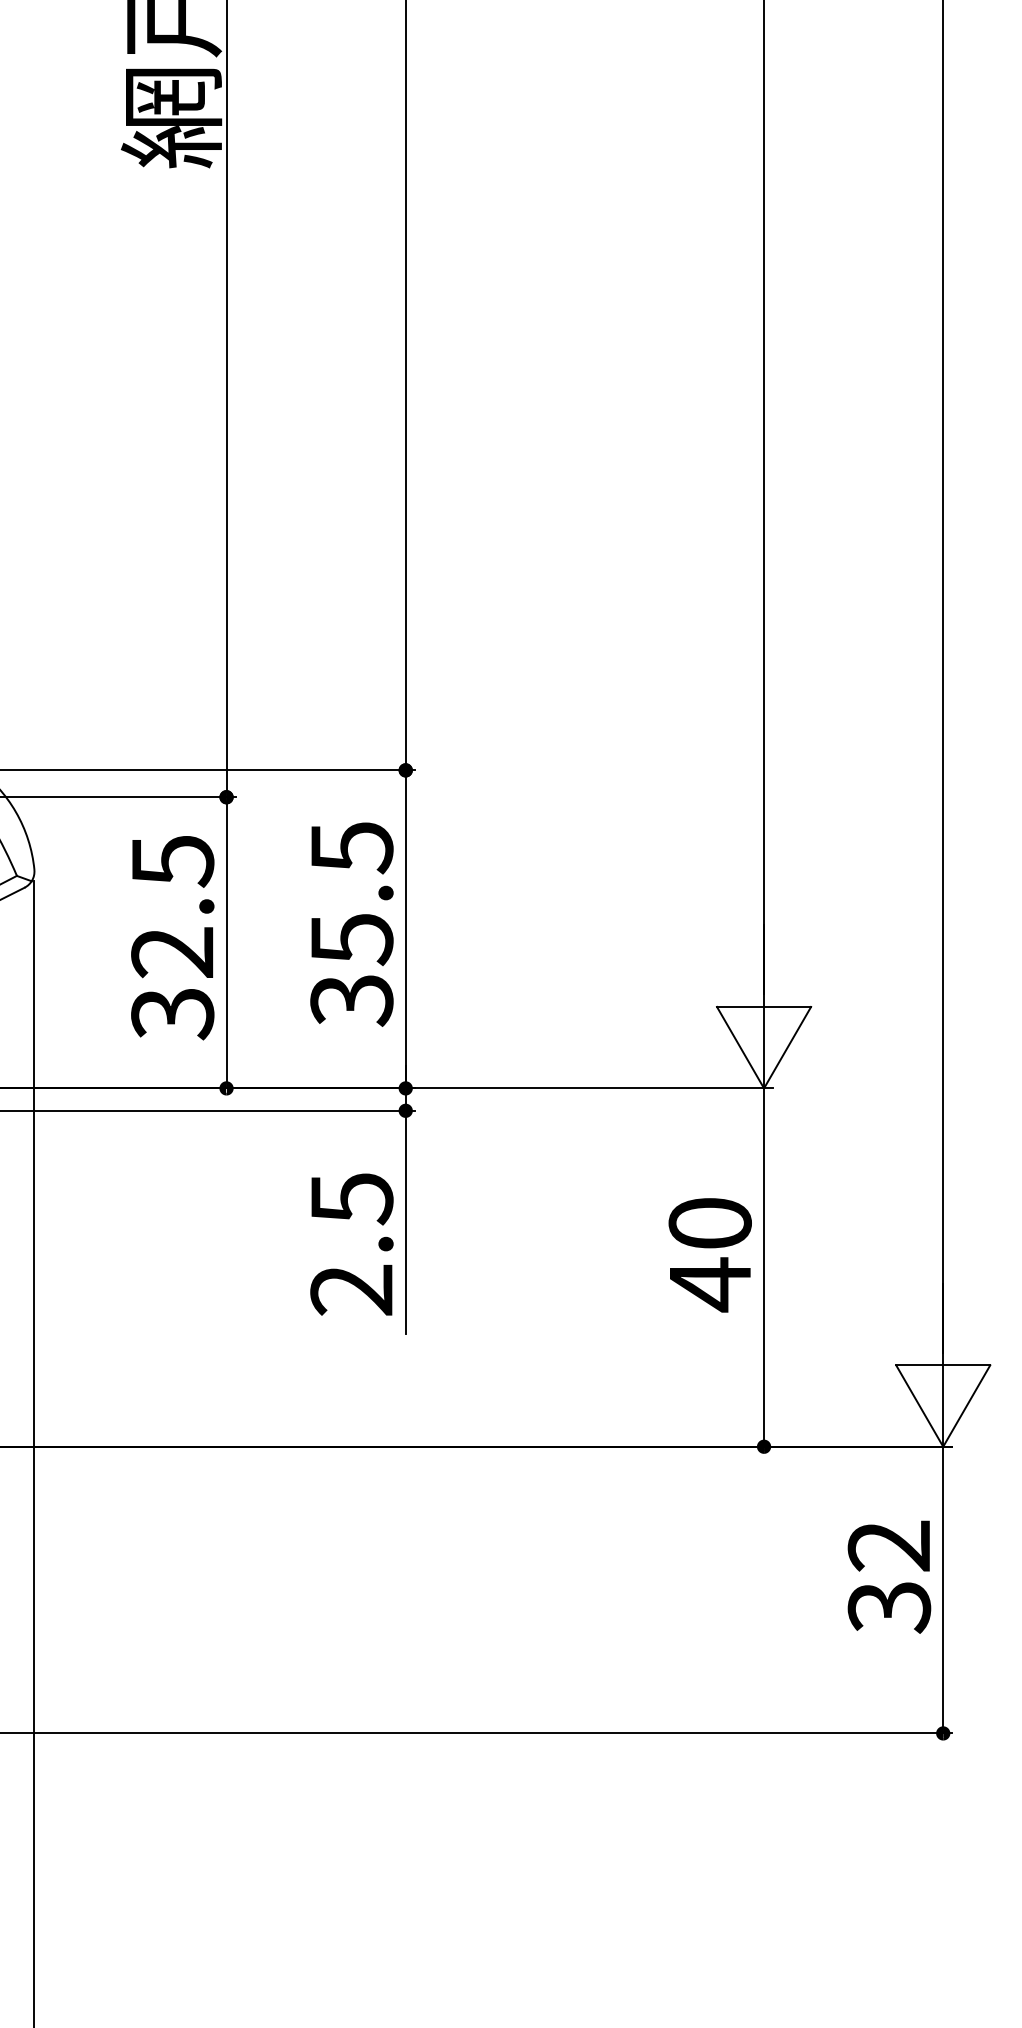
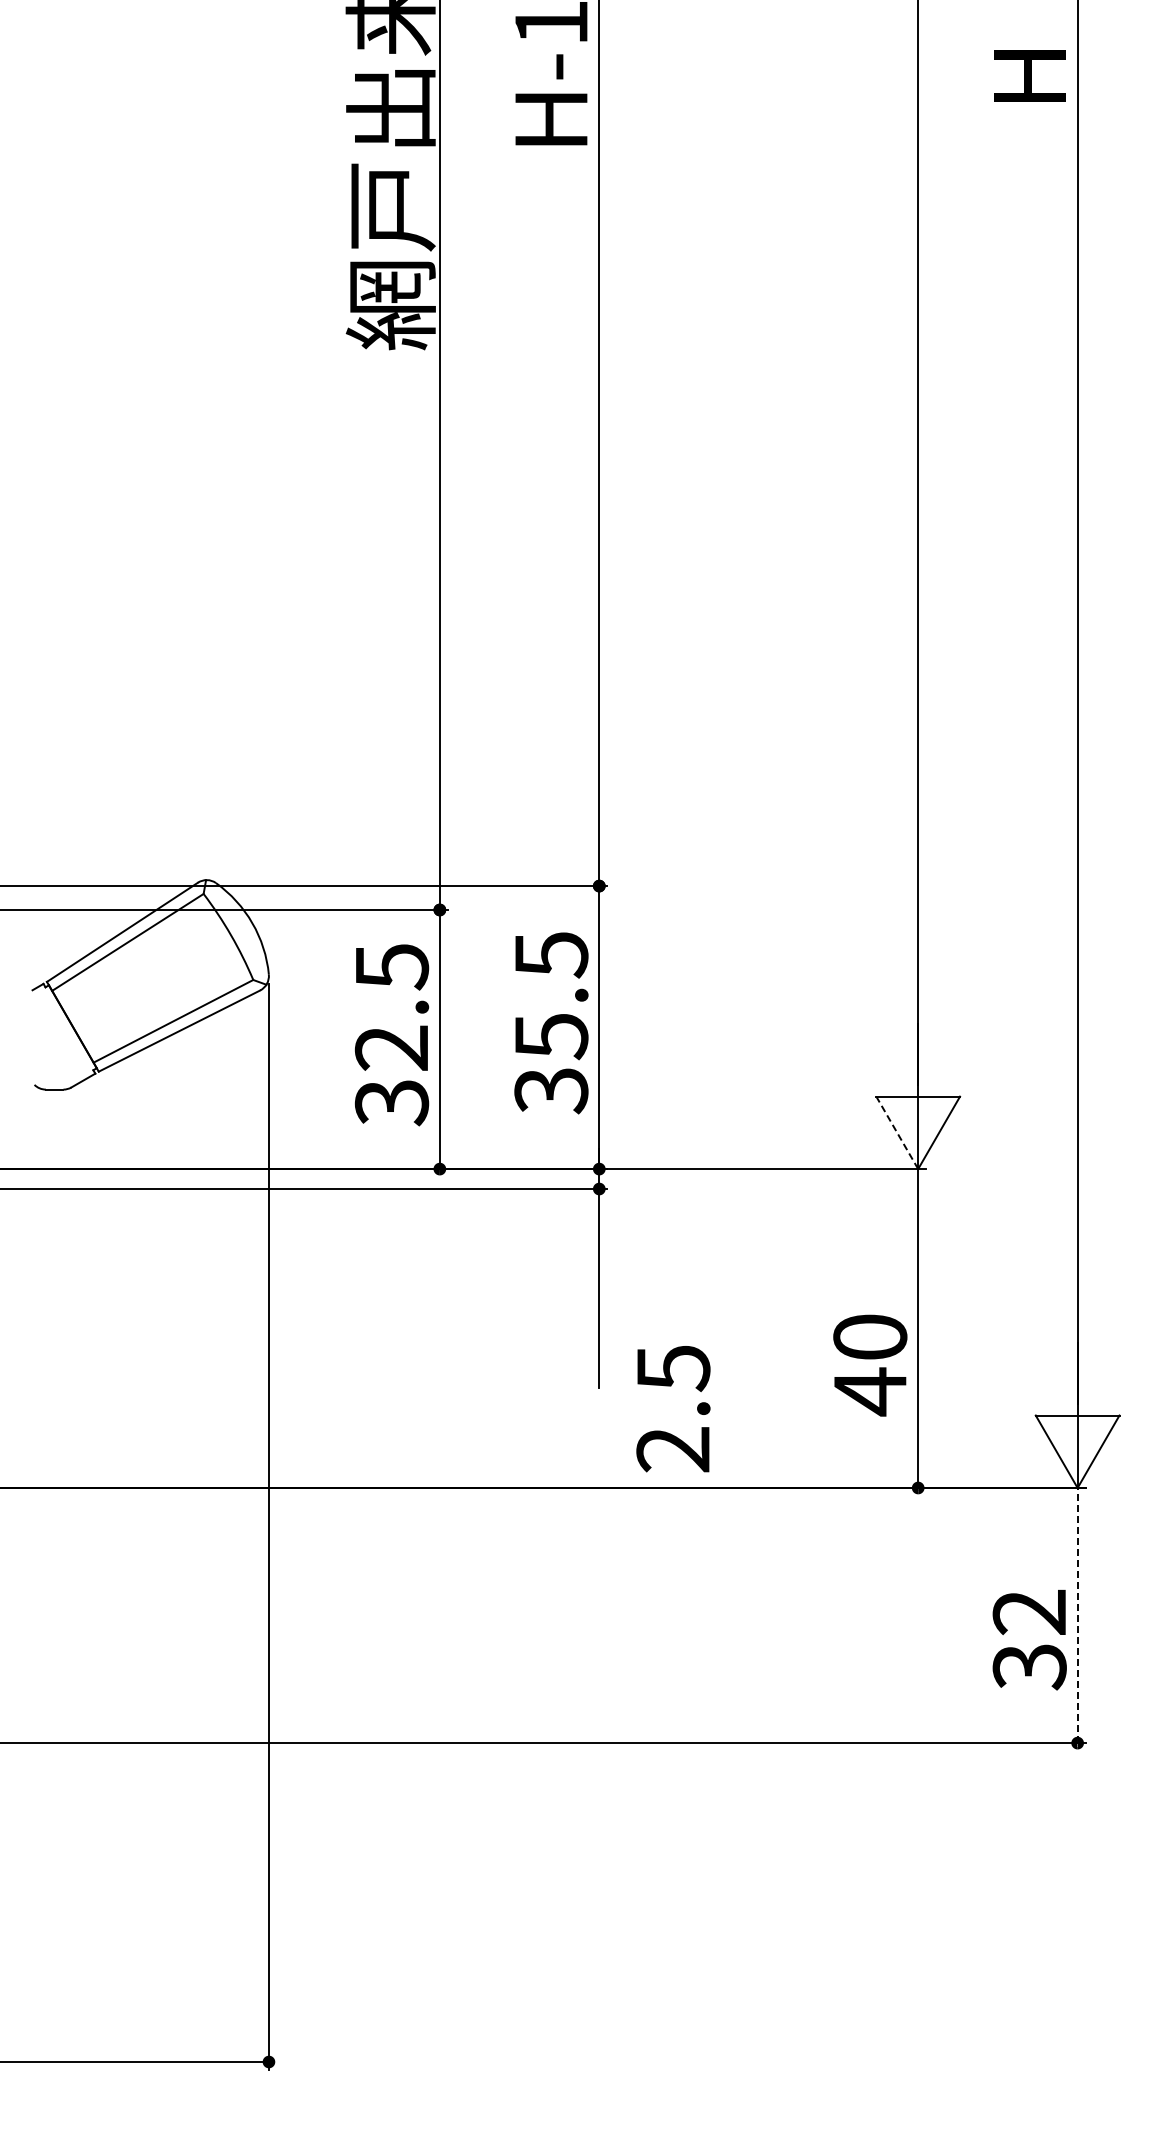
line: (740, 1047) -> (897, 1132), solid -> dashed
text: (352, 1245) -> (673, 1409), moved
text: (710, 1255) -> (870, 1365), moved
text: (889, 1577) -> (1029, 1640), moved
line: (943, 1590) -> (1077, 1615), solid -> dashed

